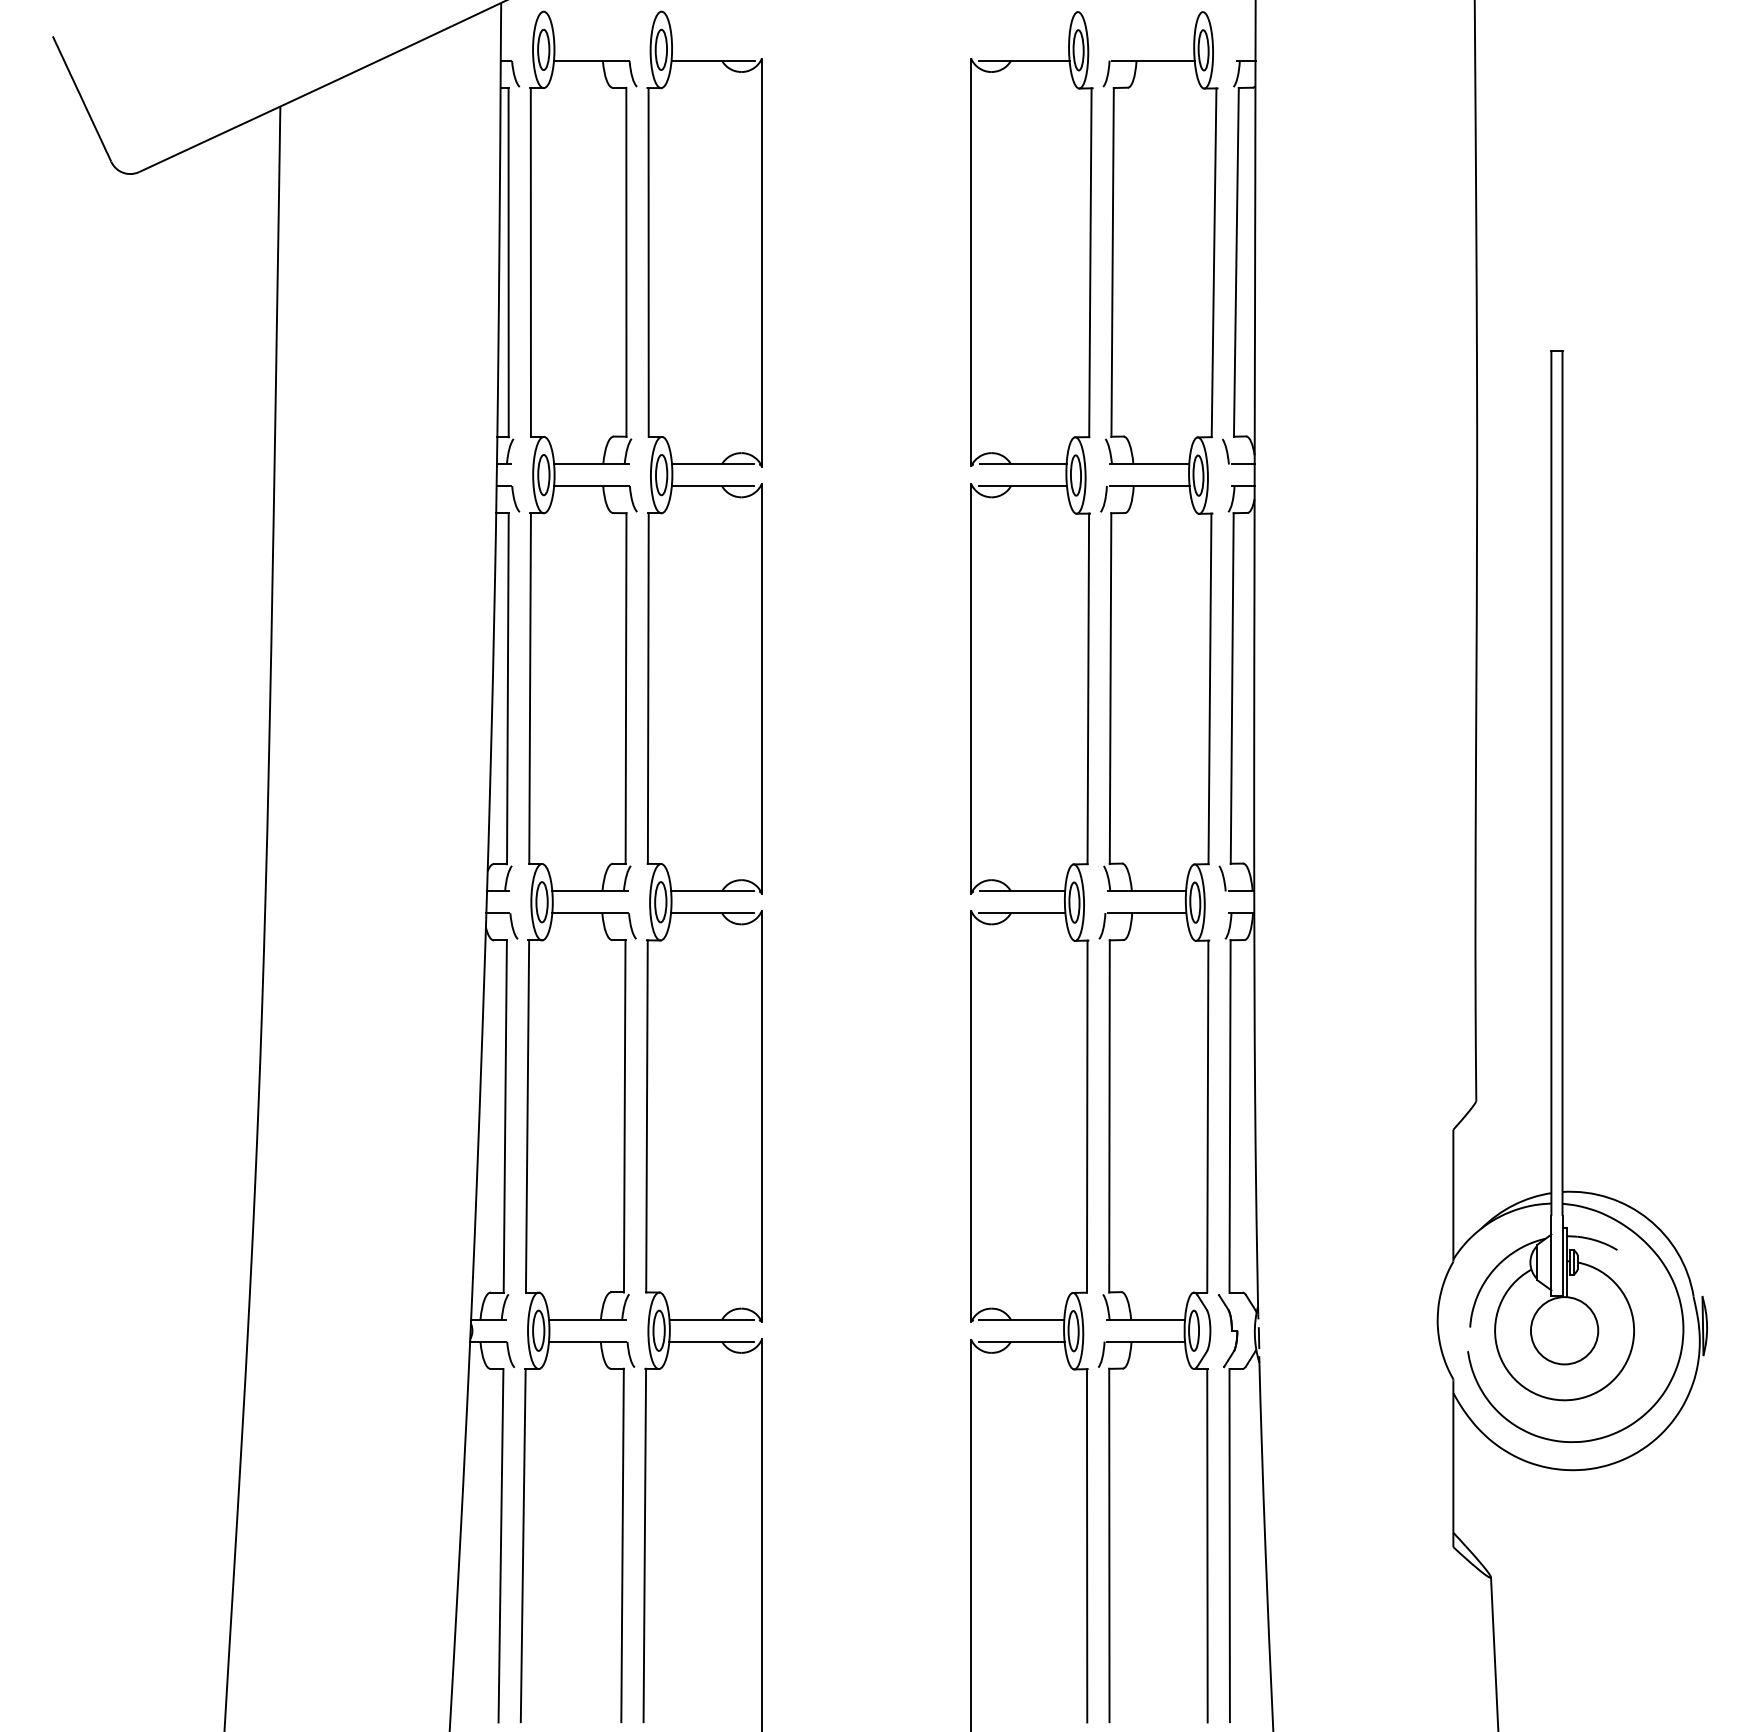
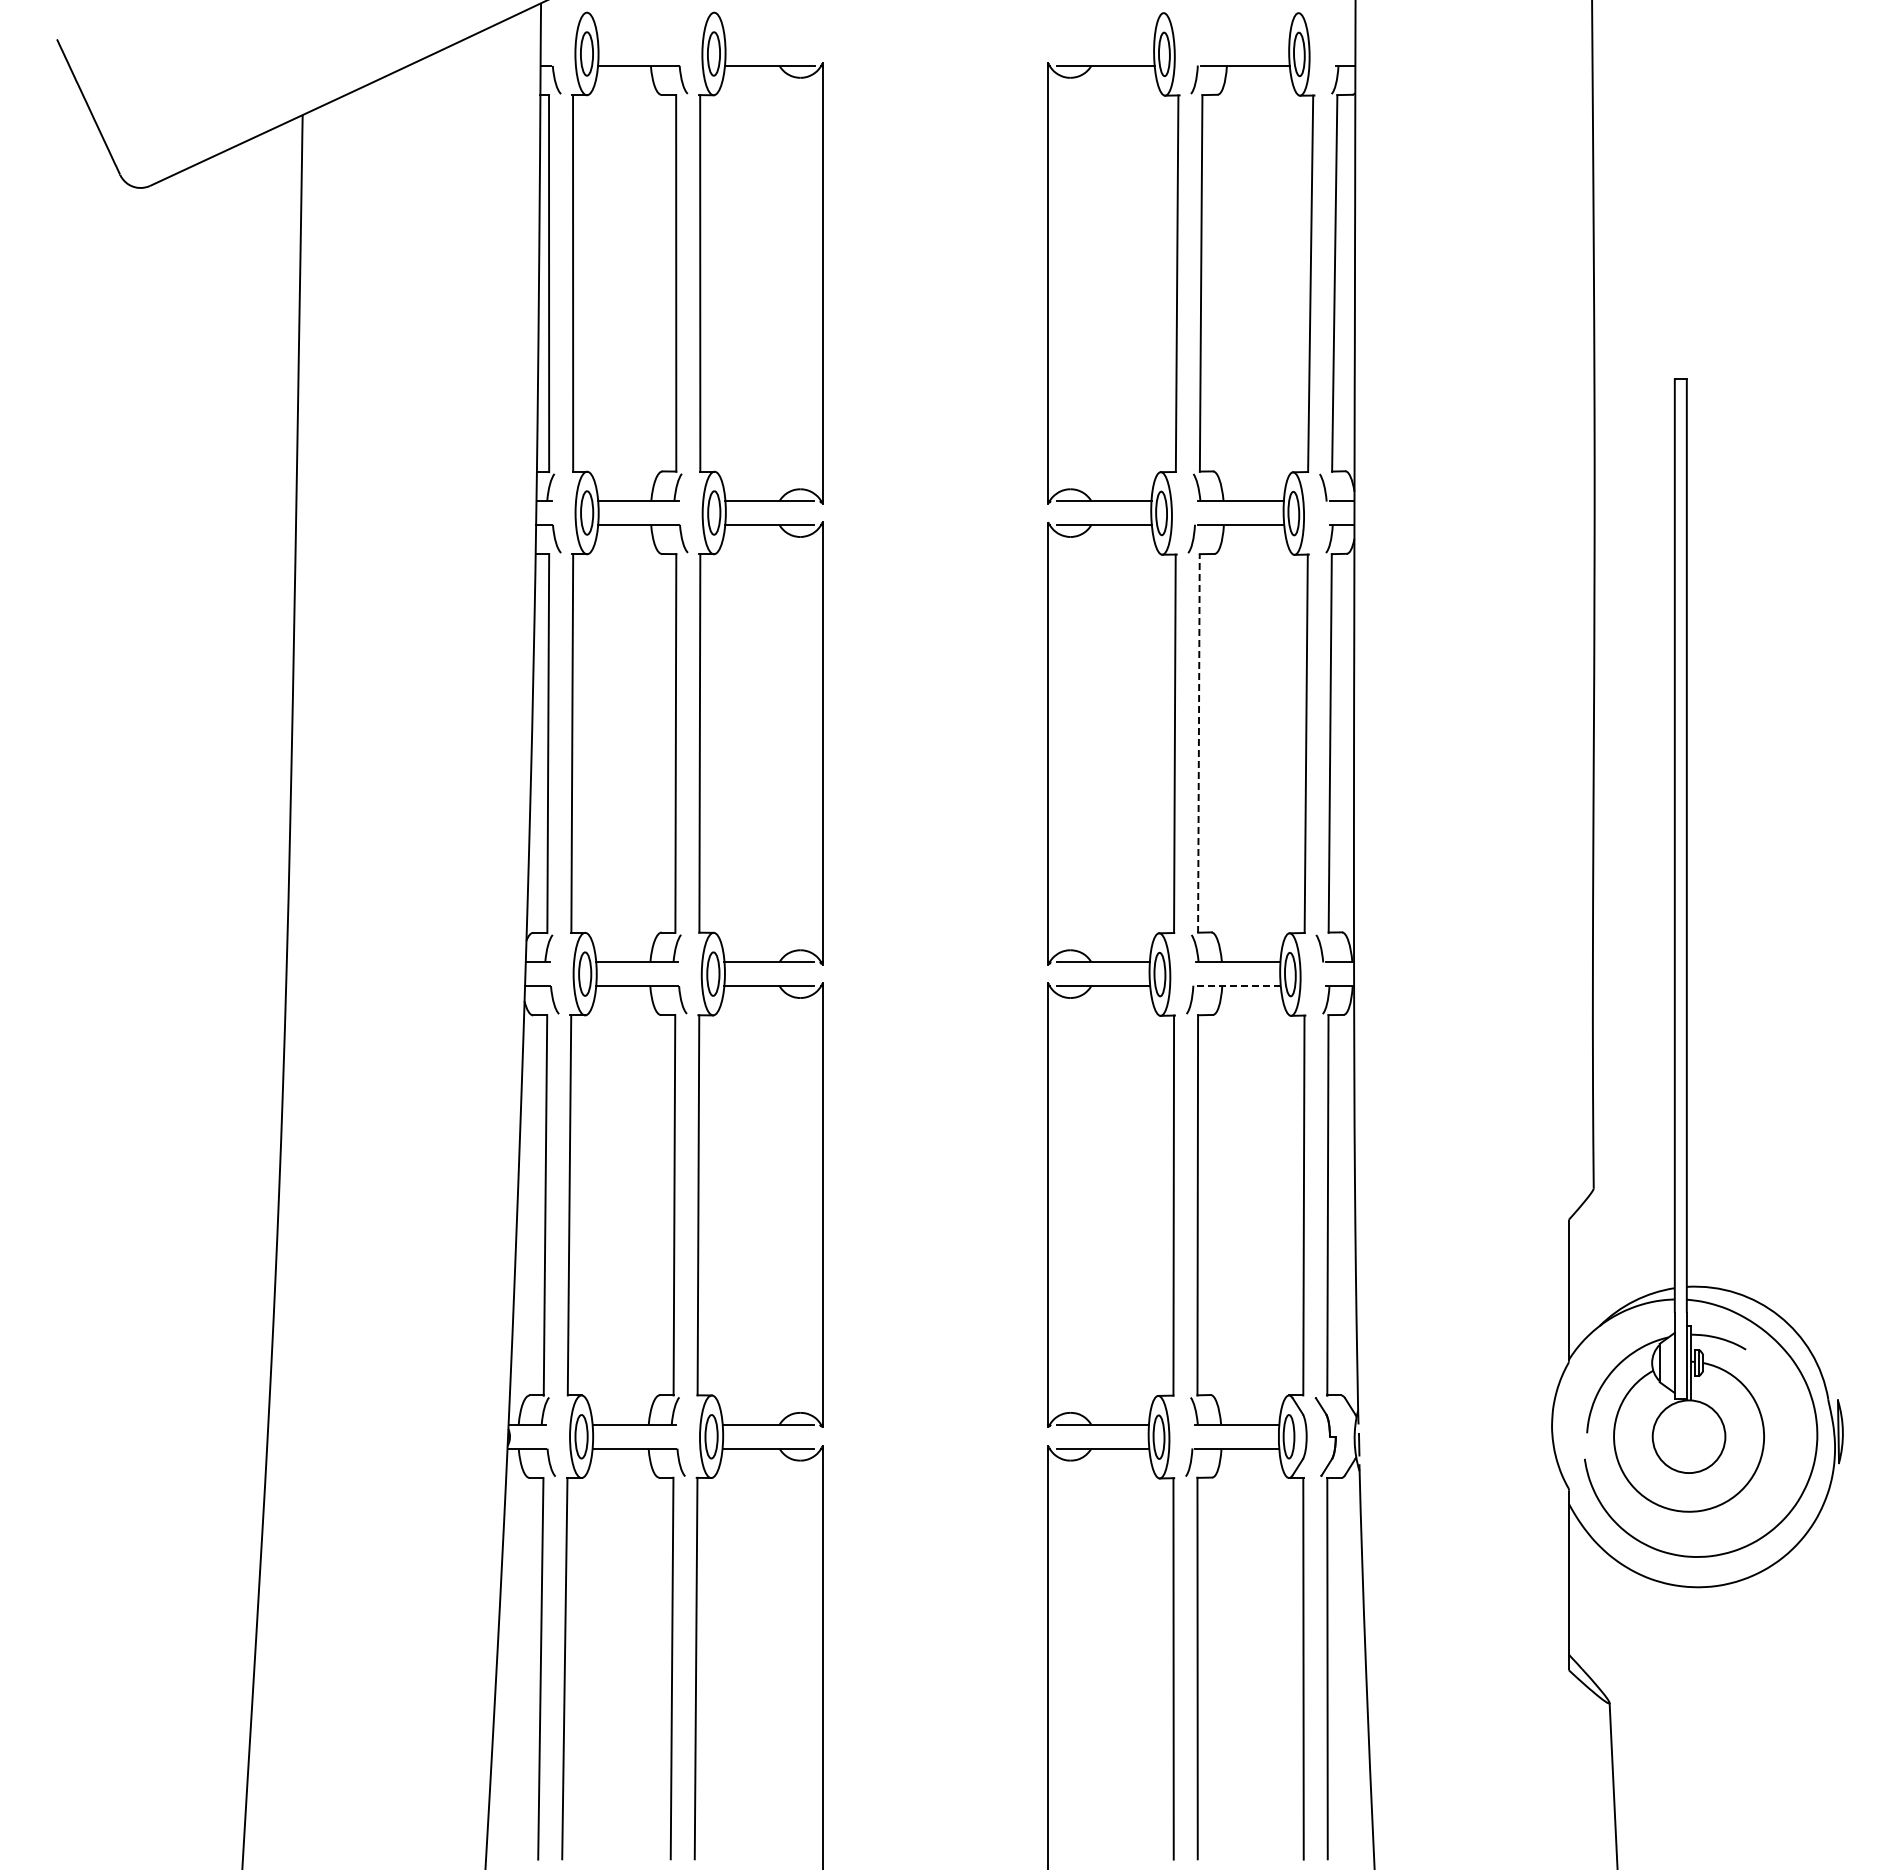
line: (1110, 688) -> (1198, 743), solid -> dashed
line: (1146, 913) -> (1237, 986), solid -> dashed

